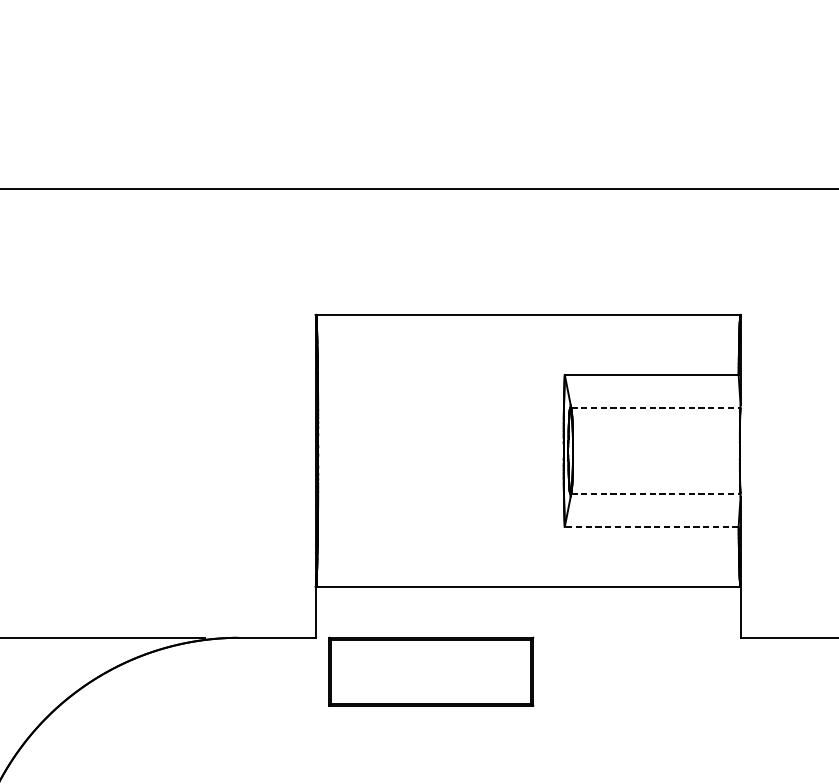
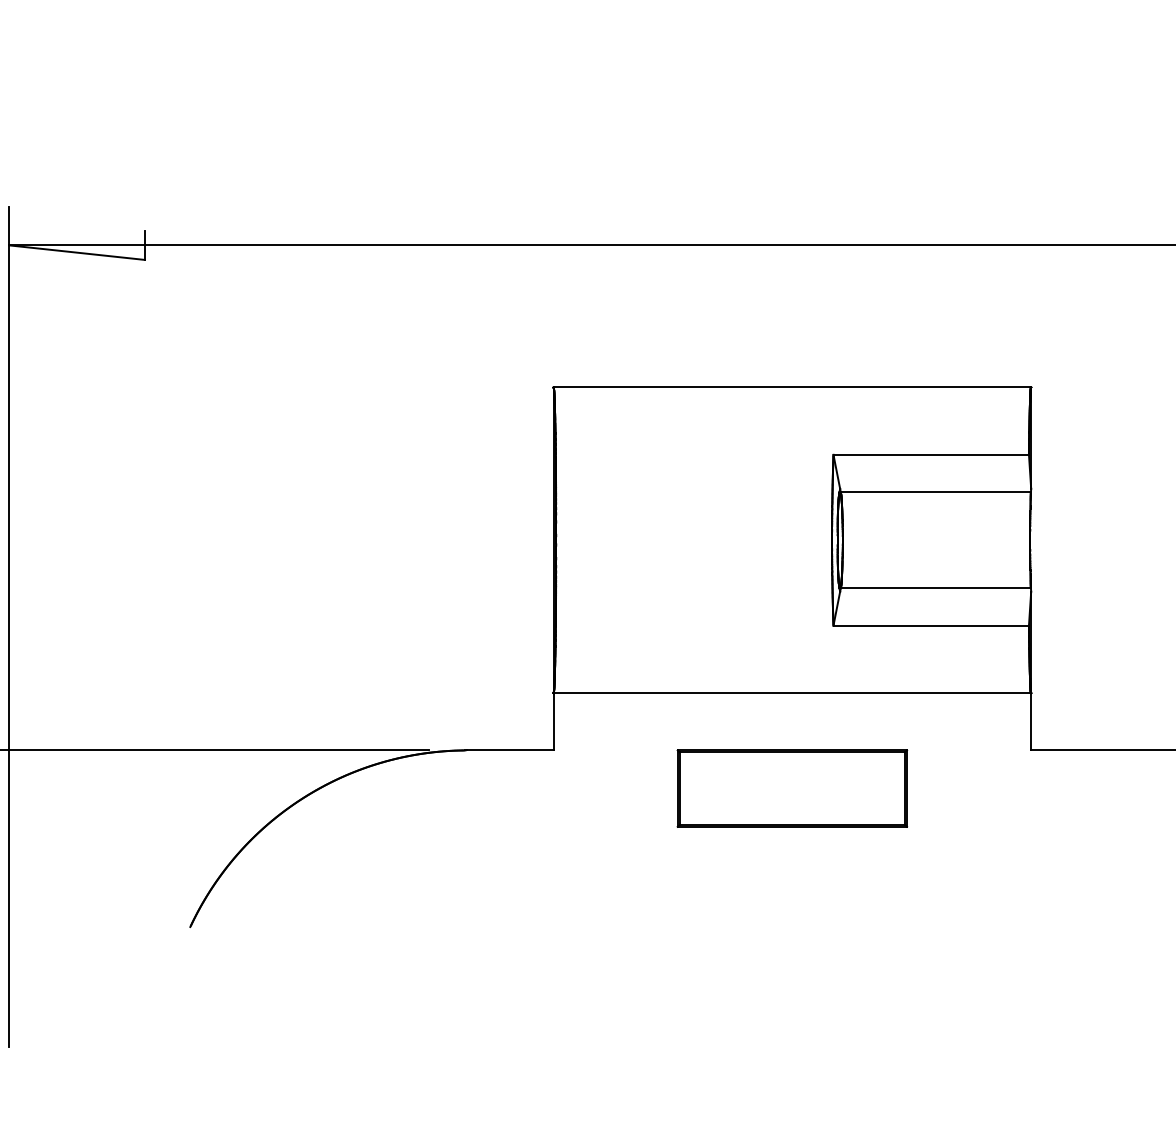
line: (656, 408) -> (936, 492), dashed -> solid
line: (656, 493) -> (936, 588), dashed -> solid
line: (651, 526) -> (931, 625), dashed -> solid
part: (431, 671) -> (792, 788), moved

